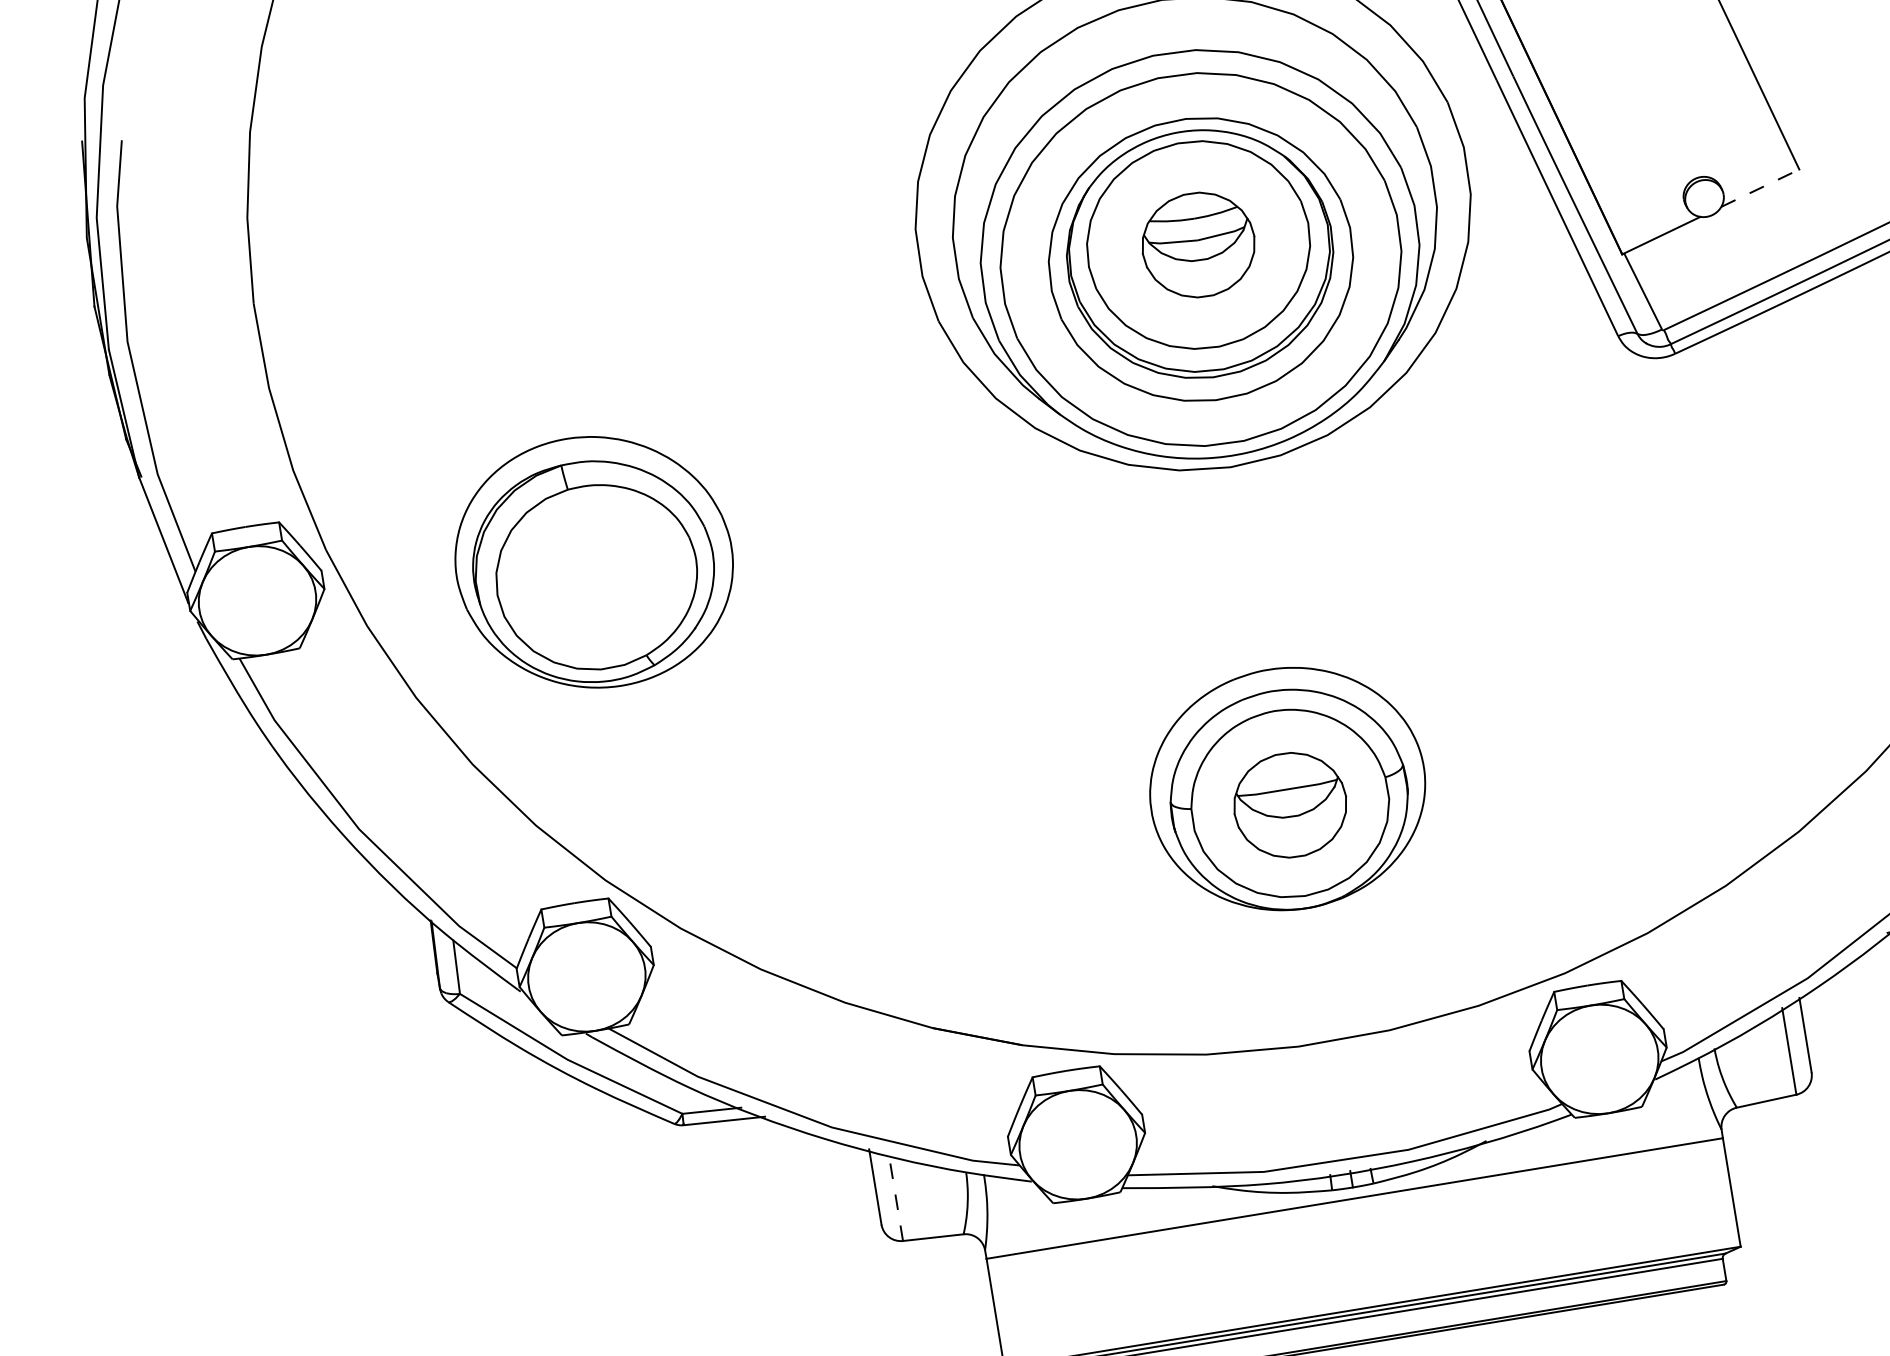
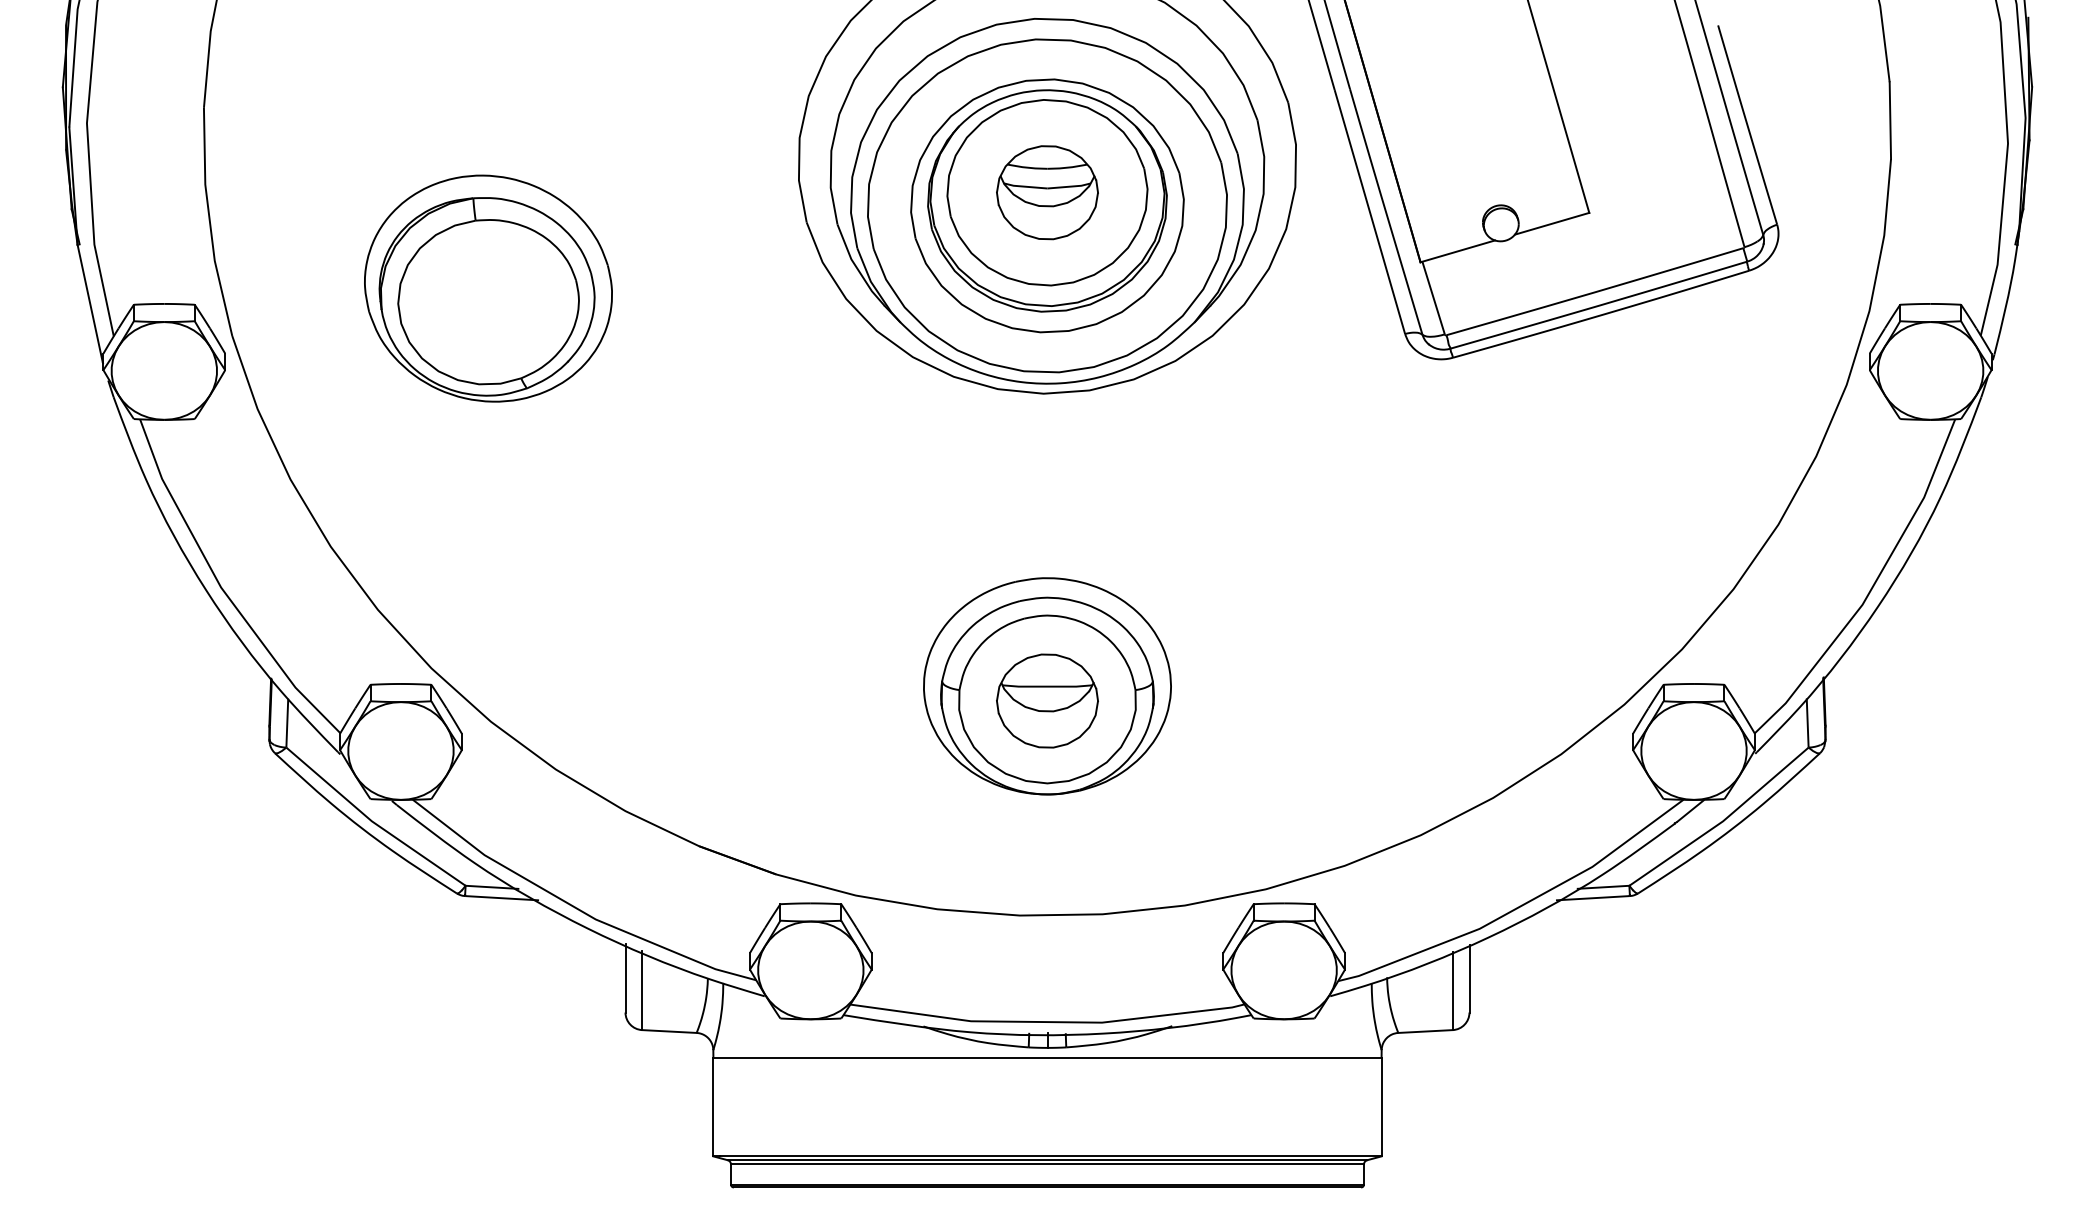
line: (1760, 187) -> (1552, 223), dashed -> solid
part: (594, 562) -> (488, 288), moved
line: (896, 1197) -> (642, 990), dashed -> solid

